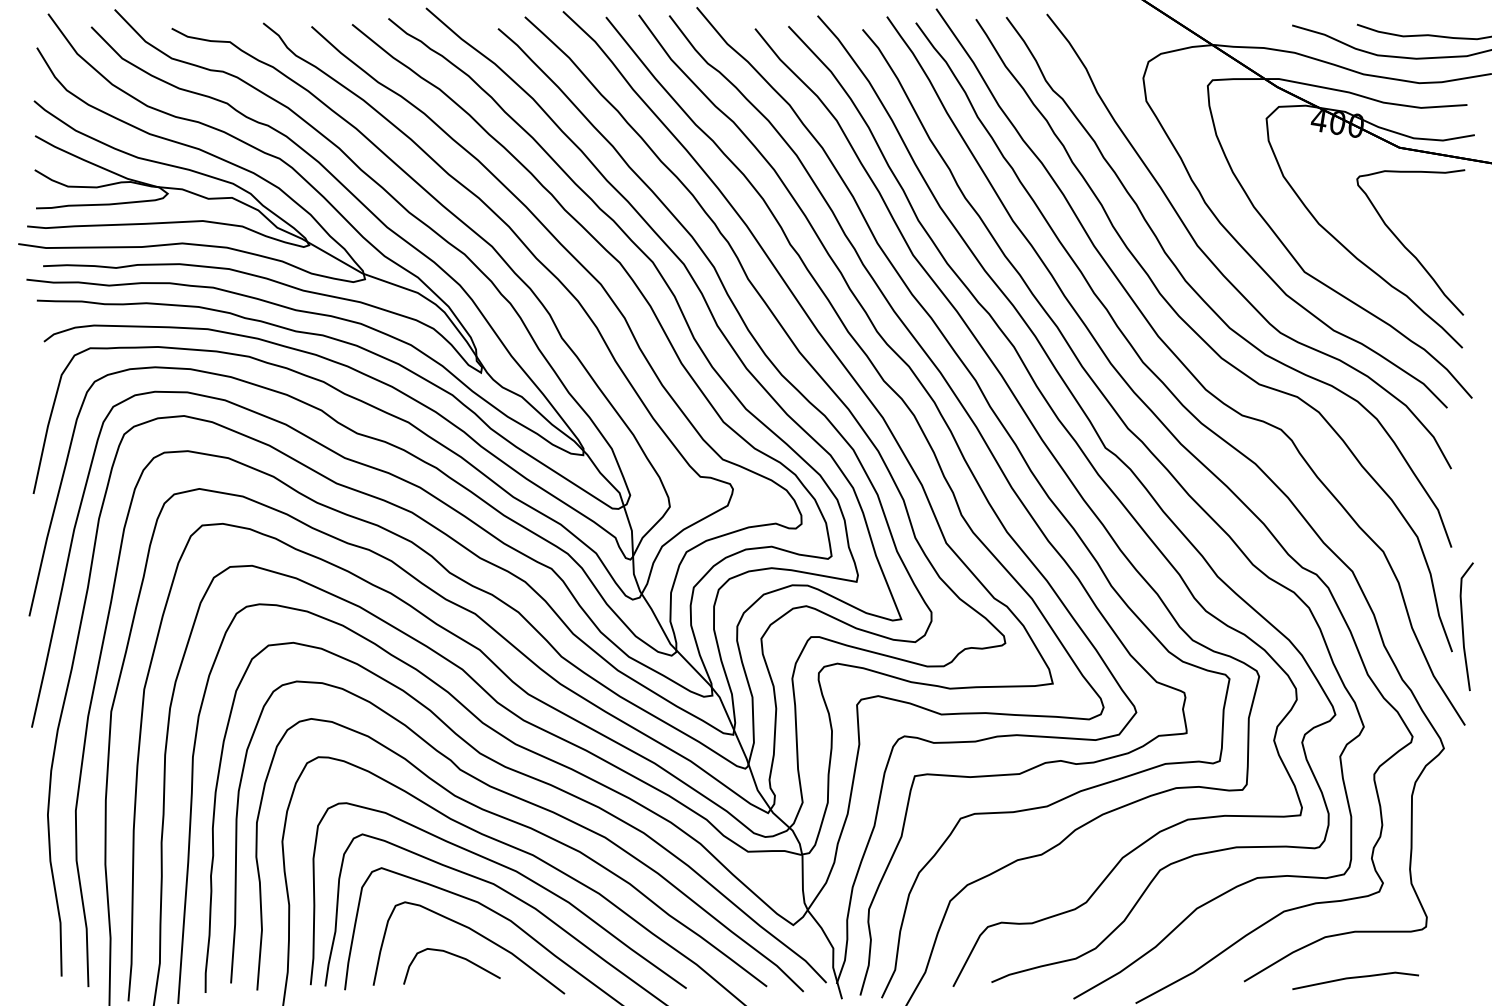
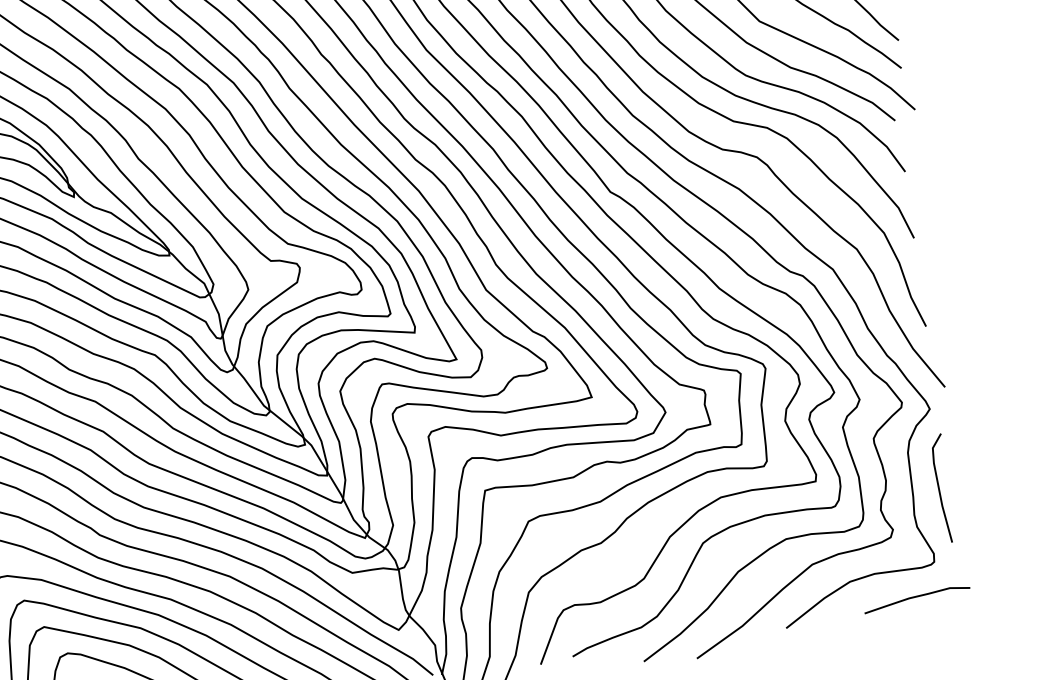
line: (1463, 626) -> (939, 488), moved
curve: (1355, 978) -> (916, 597), moved

